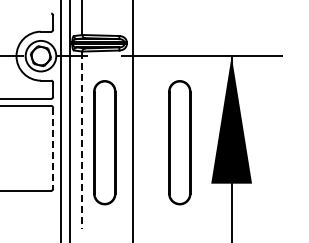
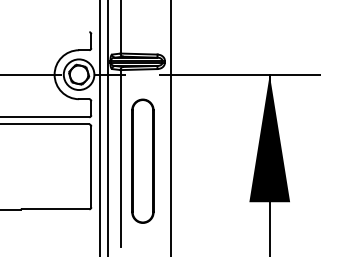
line: (82, 139) -> (120, 158), dashed -> solid
part: (179, 141) -> (217, 160), removed
line: (53, 148) -> (91, 167), dashed -> solid

